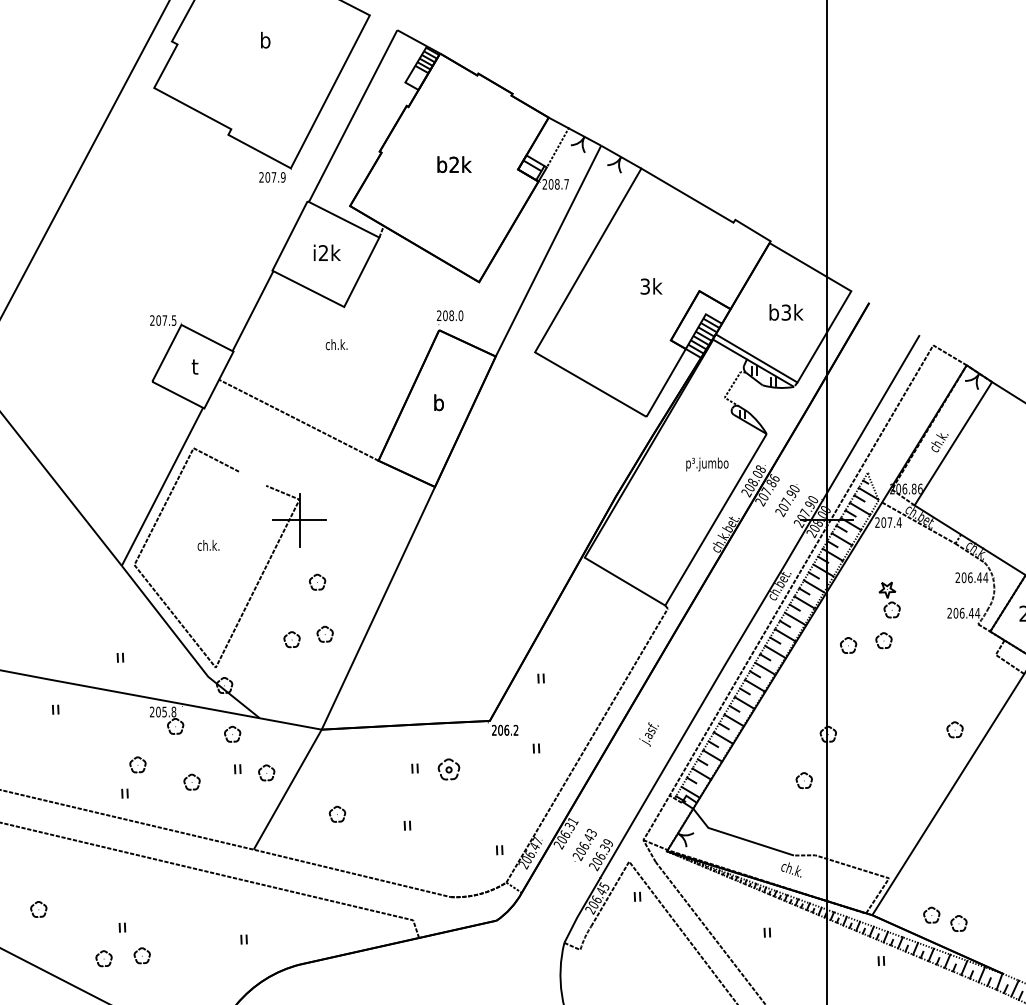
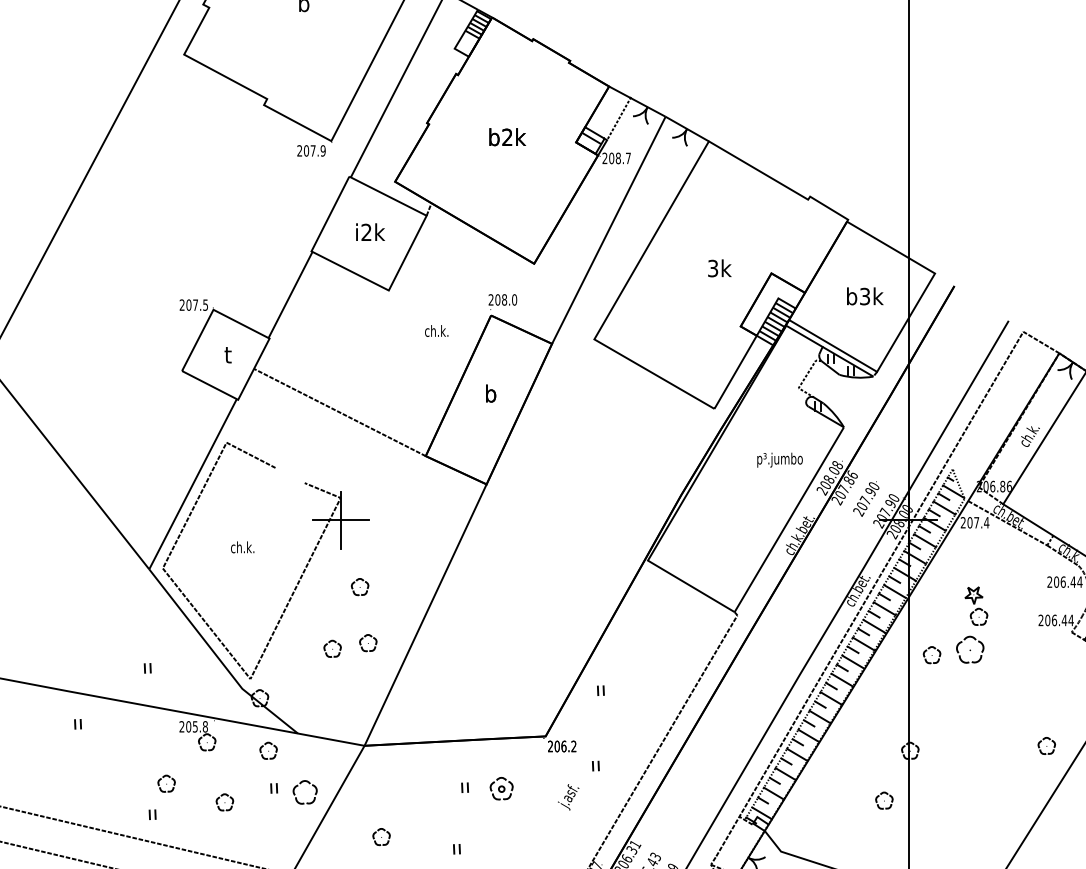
text: (336, 344) -> (436, 330), moved
part: (883, 640) -> (969, 649), size x1.6
text: (648, 734) -> (567, 797), moved
part: (266, 772) -> (305, 791), size x1.4

